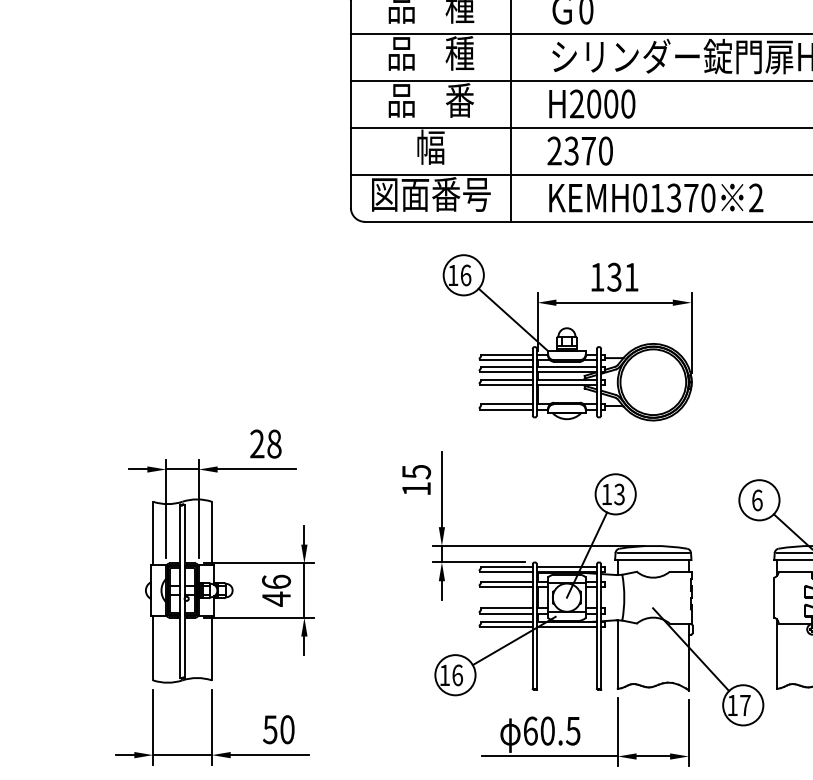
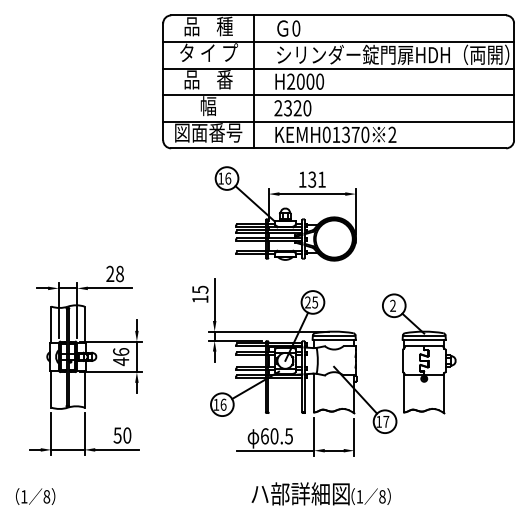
text: (432, 52) -> (209, 52), 品    種 -> タ イ プ
text: (588, 151) -> (297, 108), 2370 -> 2320
text: (613, 494) -> (311, 302), 13 -> 25
text: (758, 499) -> (393, 305), 6 -> 2

